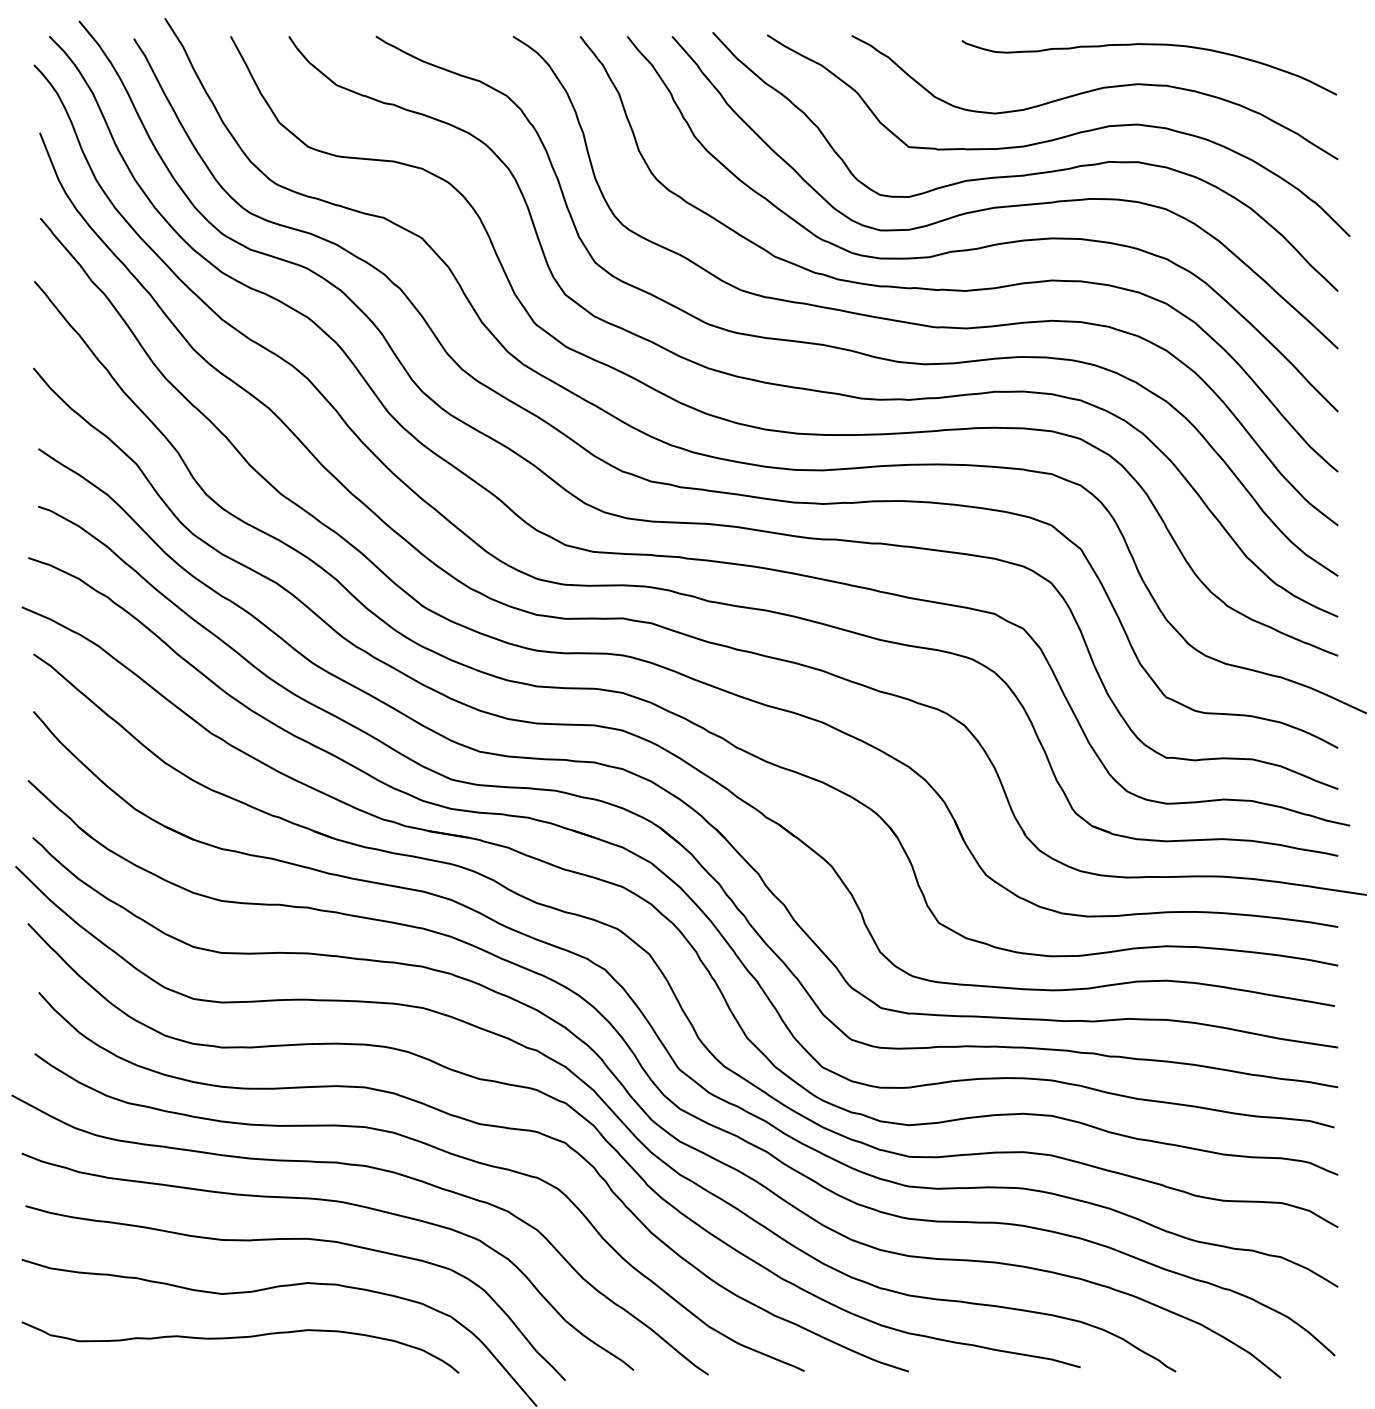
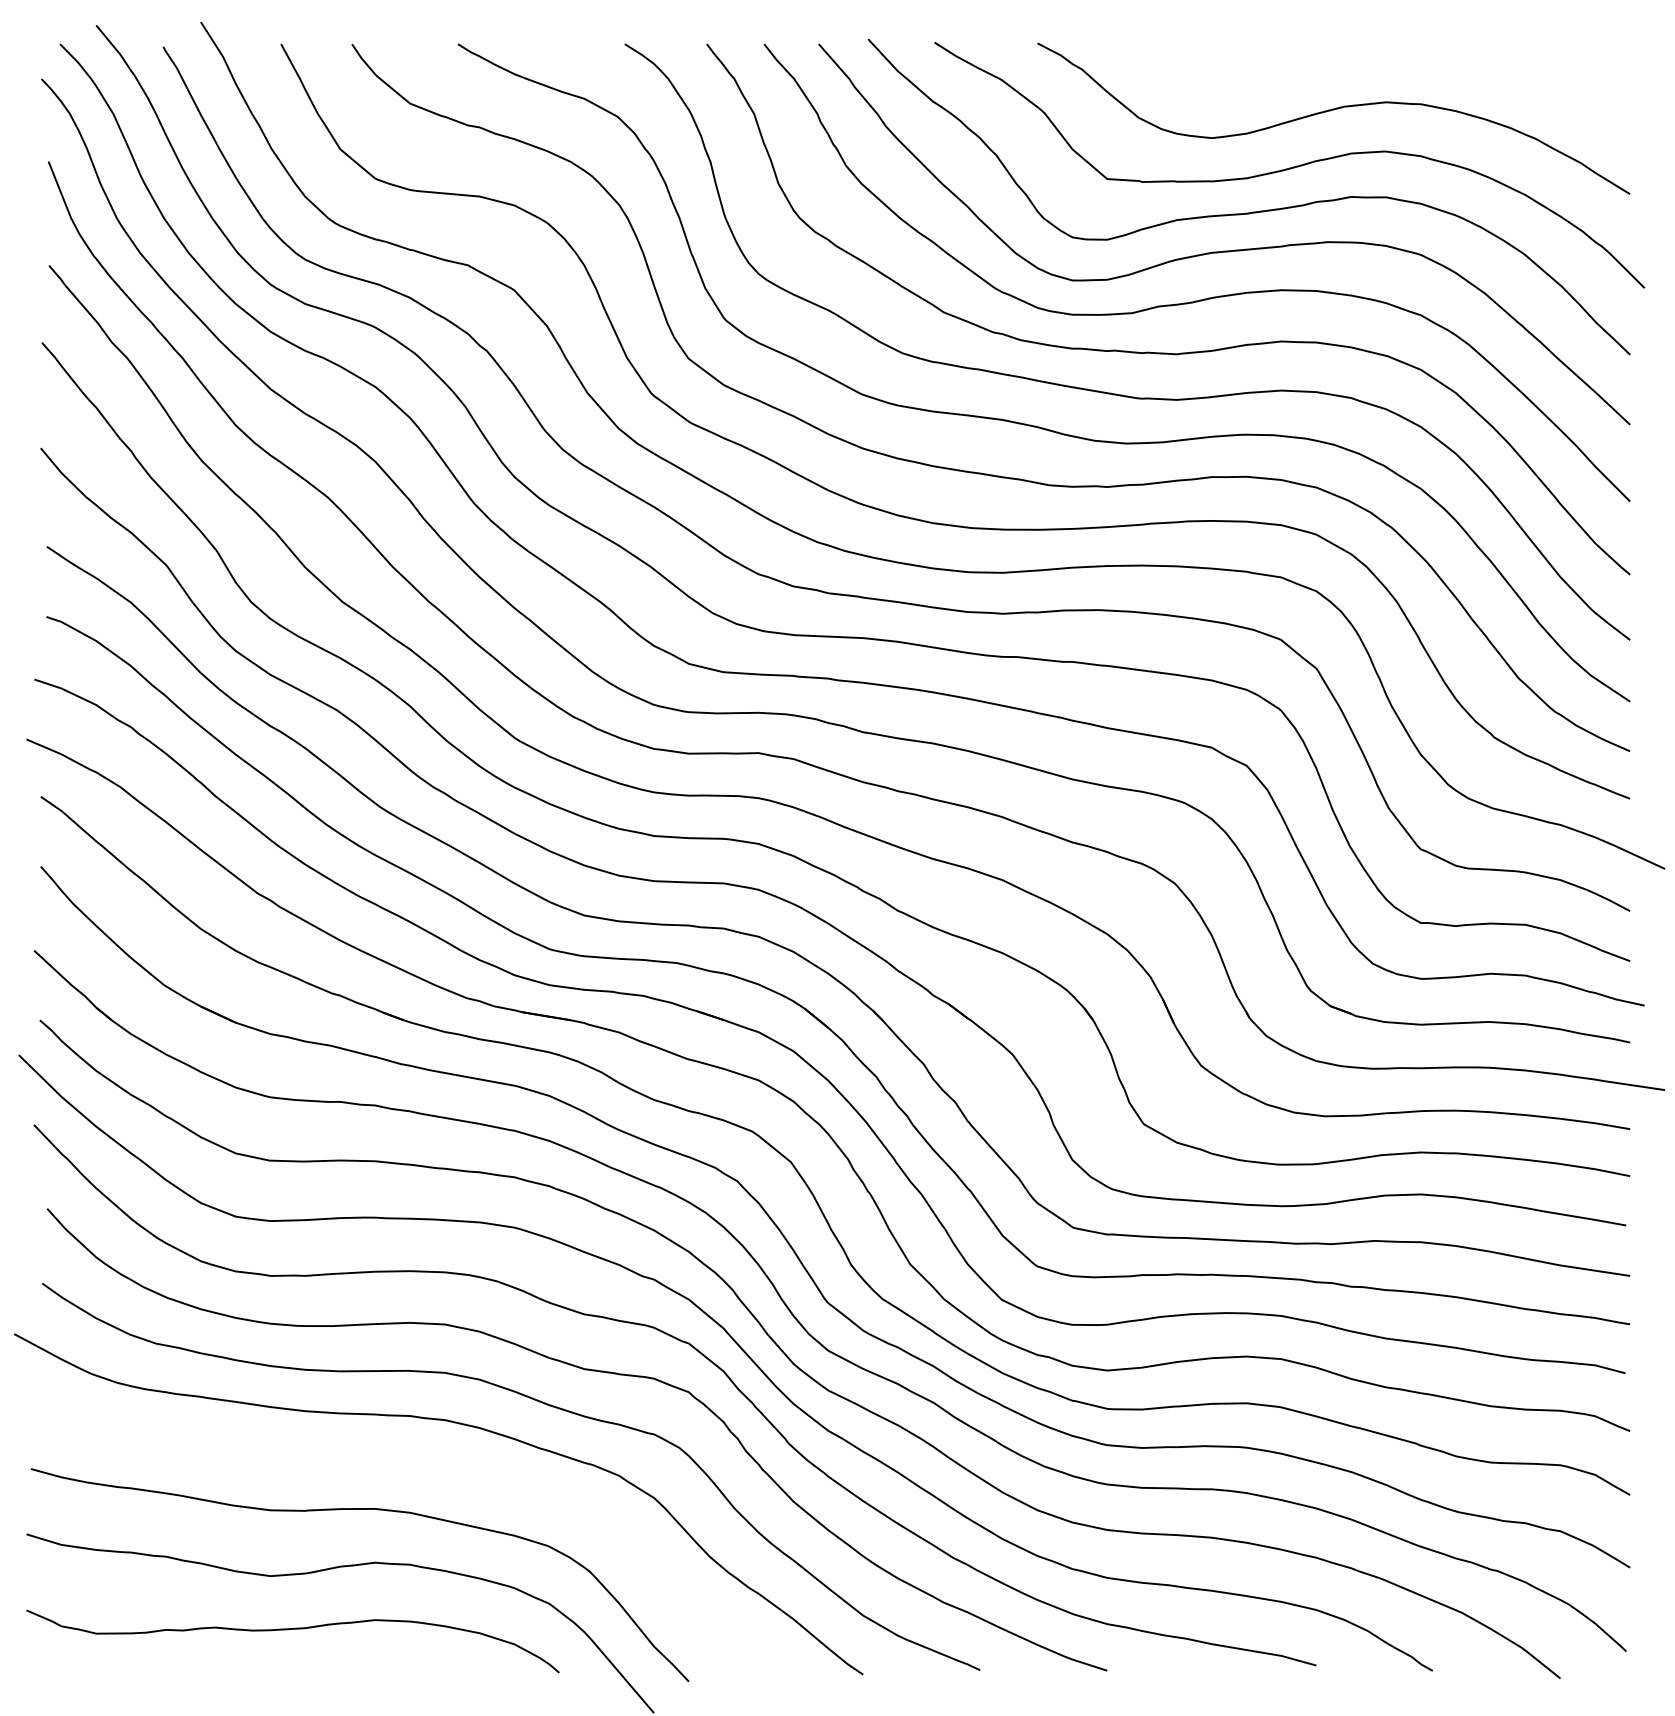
curve: (1148, 44) -> (1399, 54), removed
curve: (336, 1202) -> (410, 1464), removed

